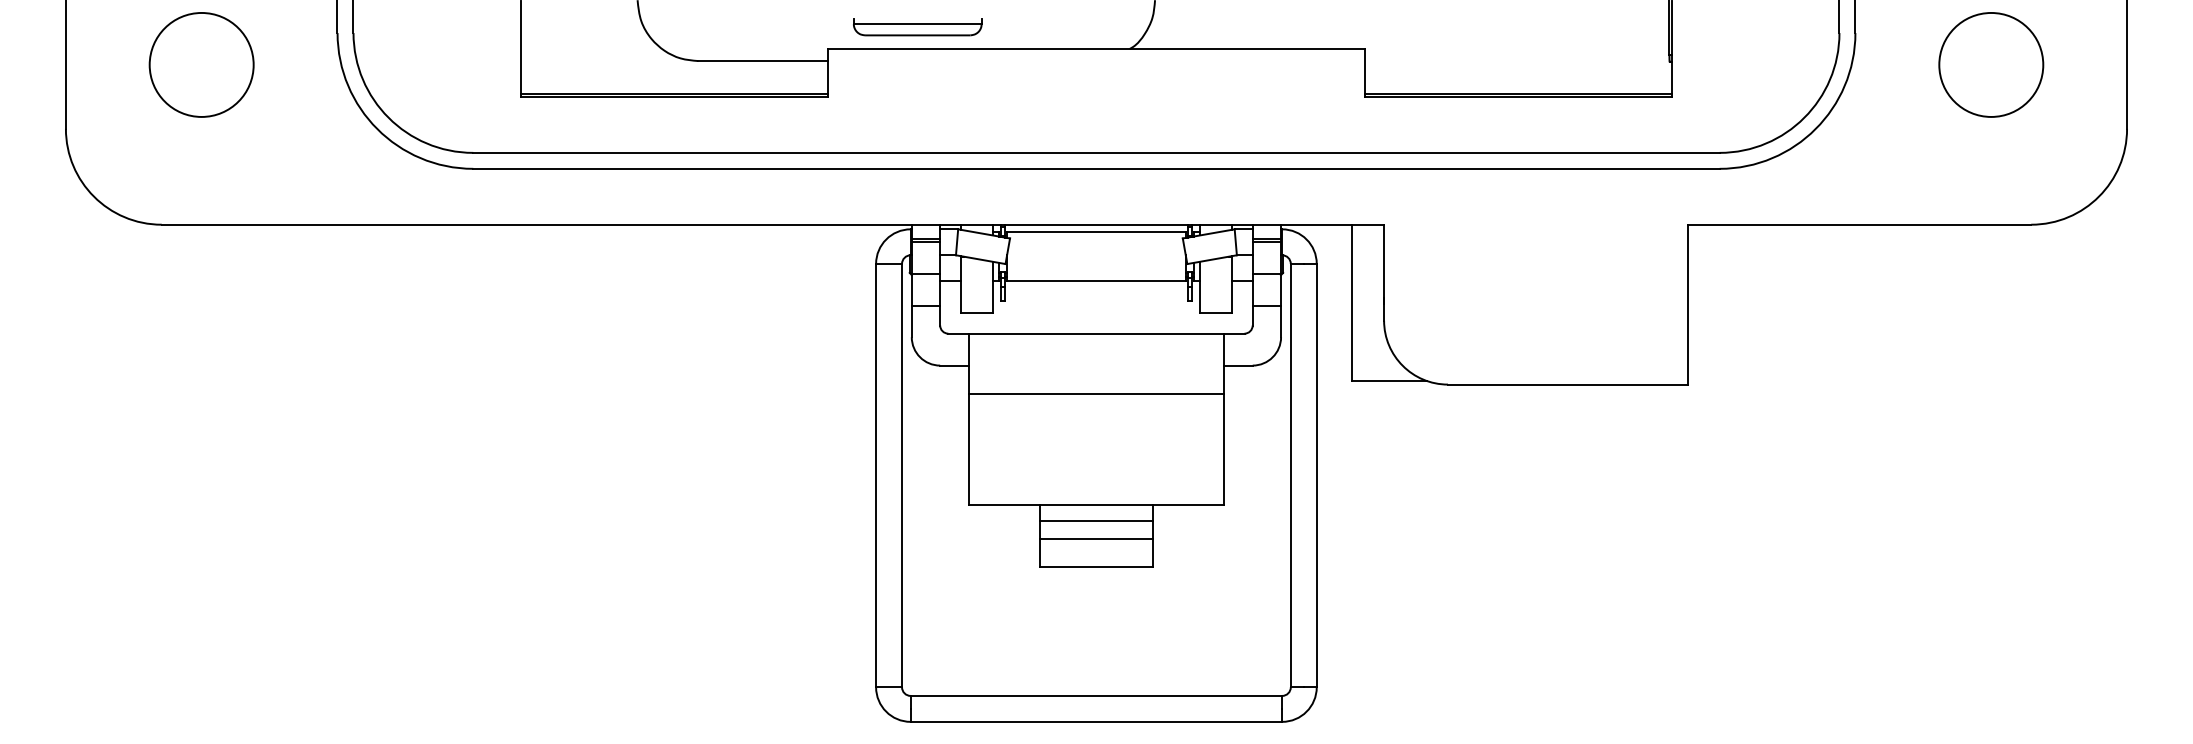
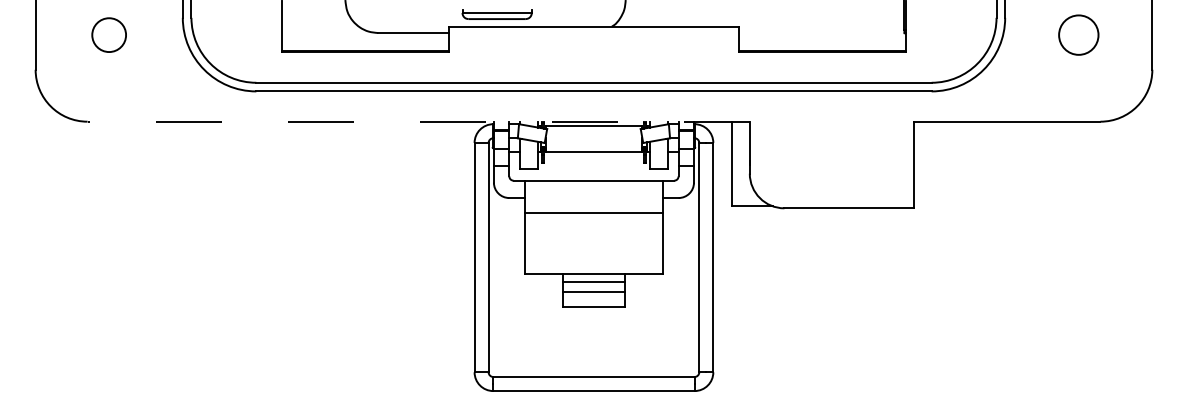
circle: (202, 63) -> (109, 34), size x0.6
circle: (1990, 63) -> (1078, 34), size x0.7
line: (772, 224) -> (418, 121), solid -> dashed

